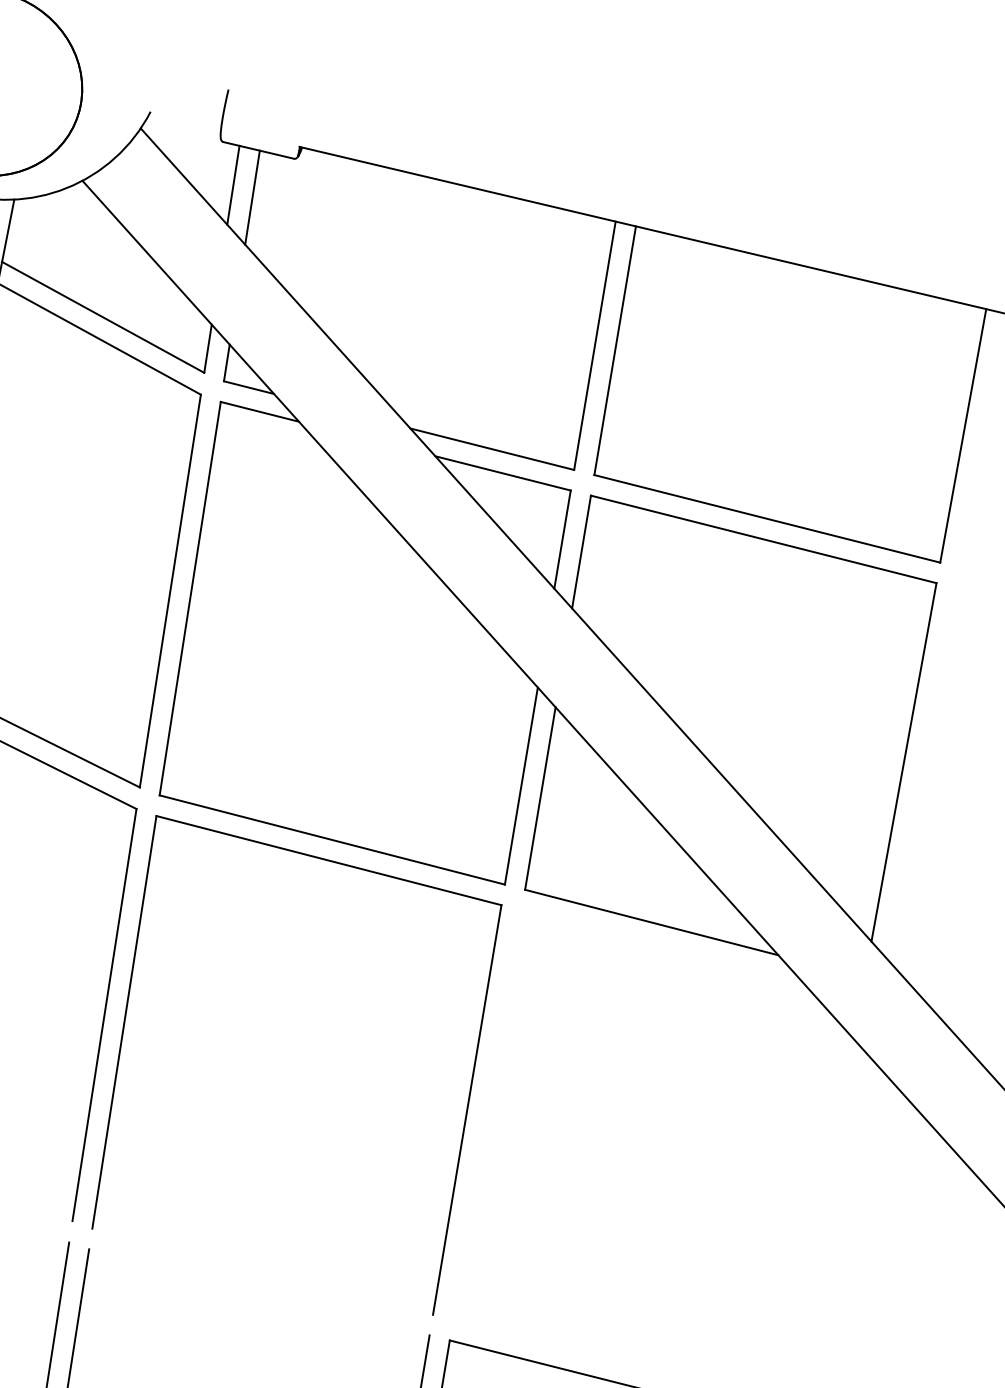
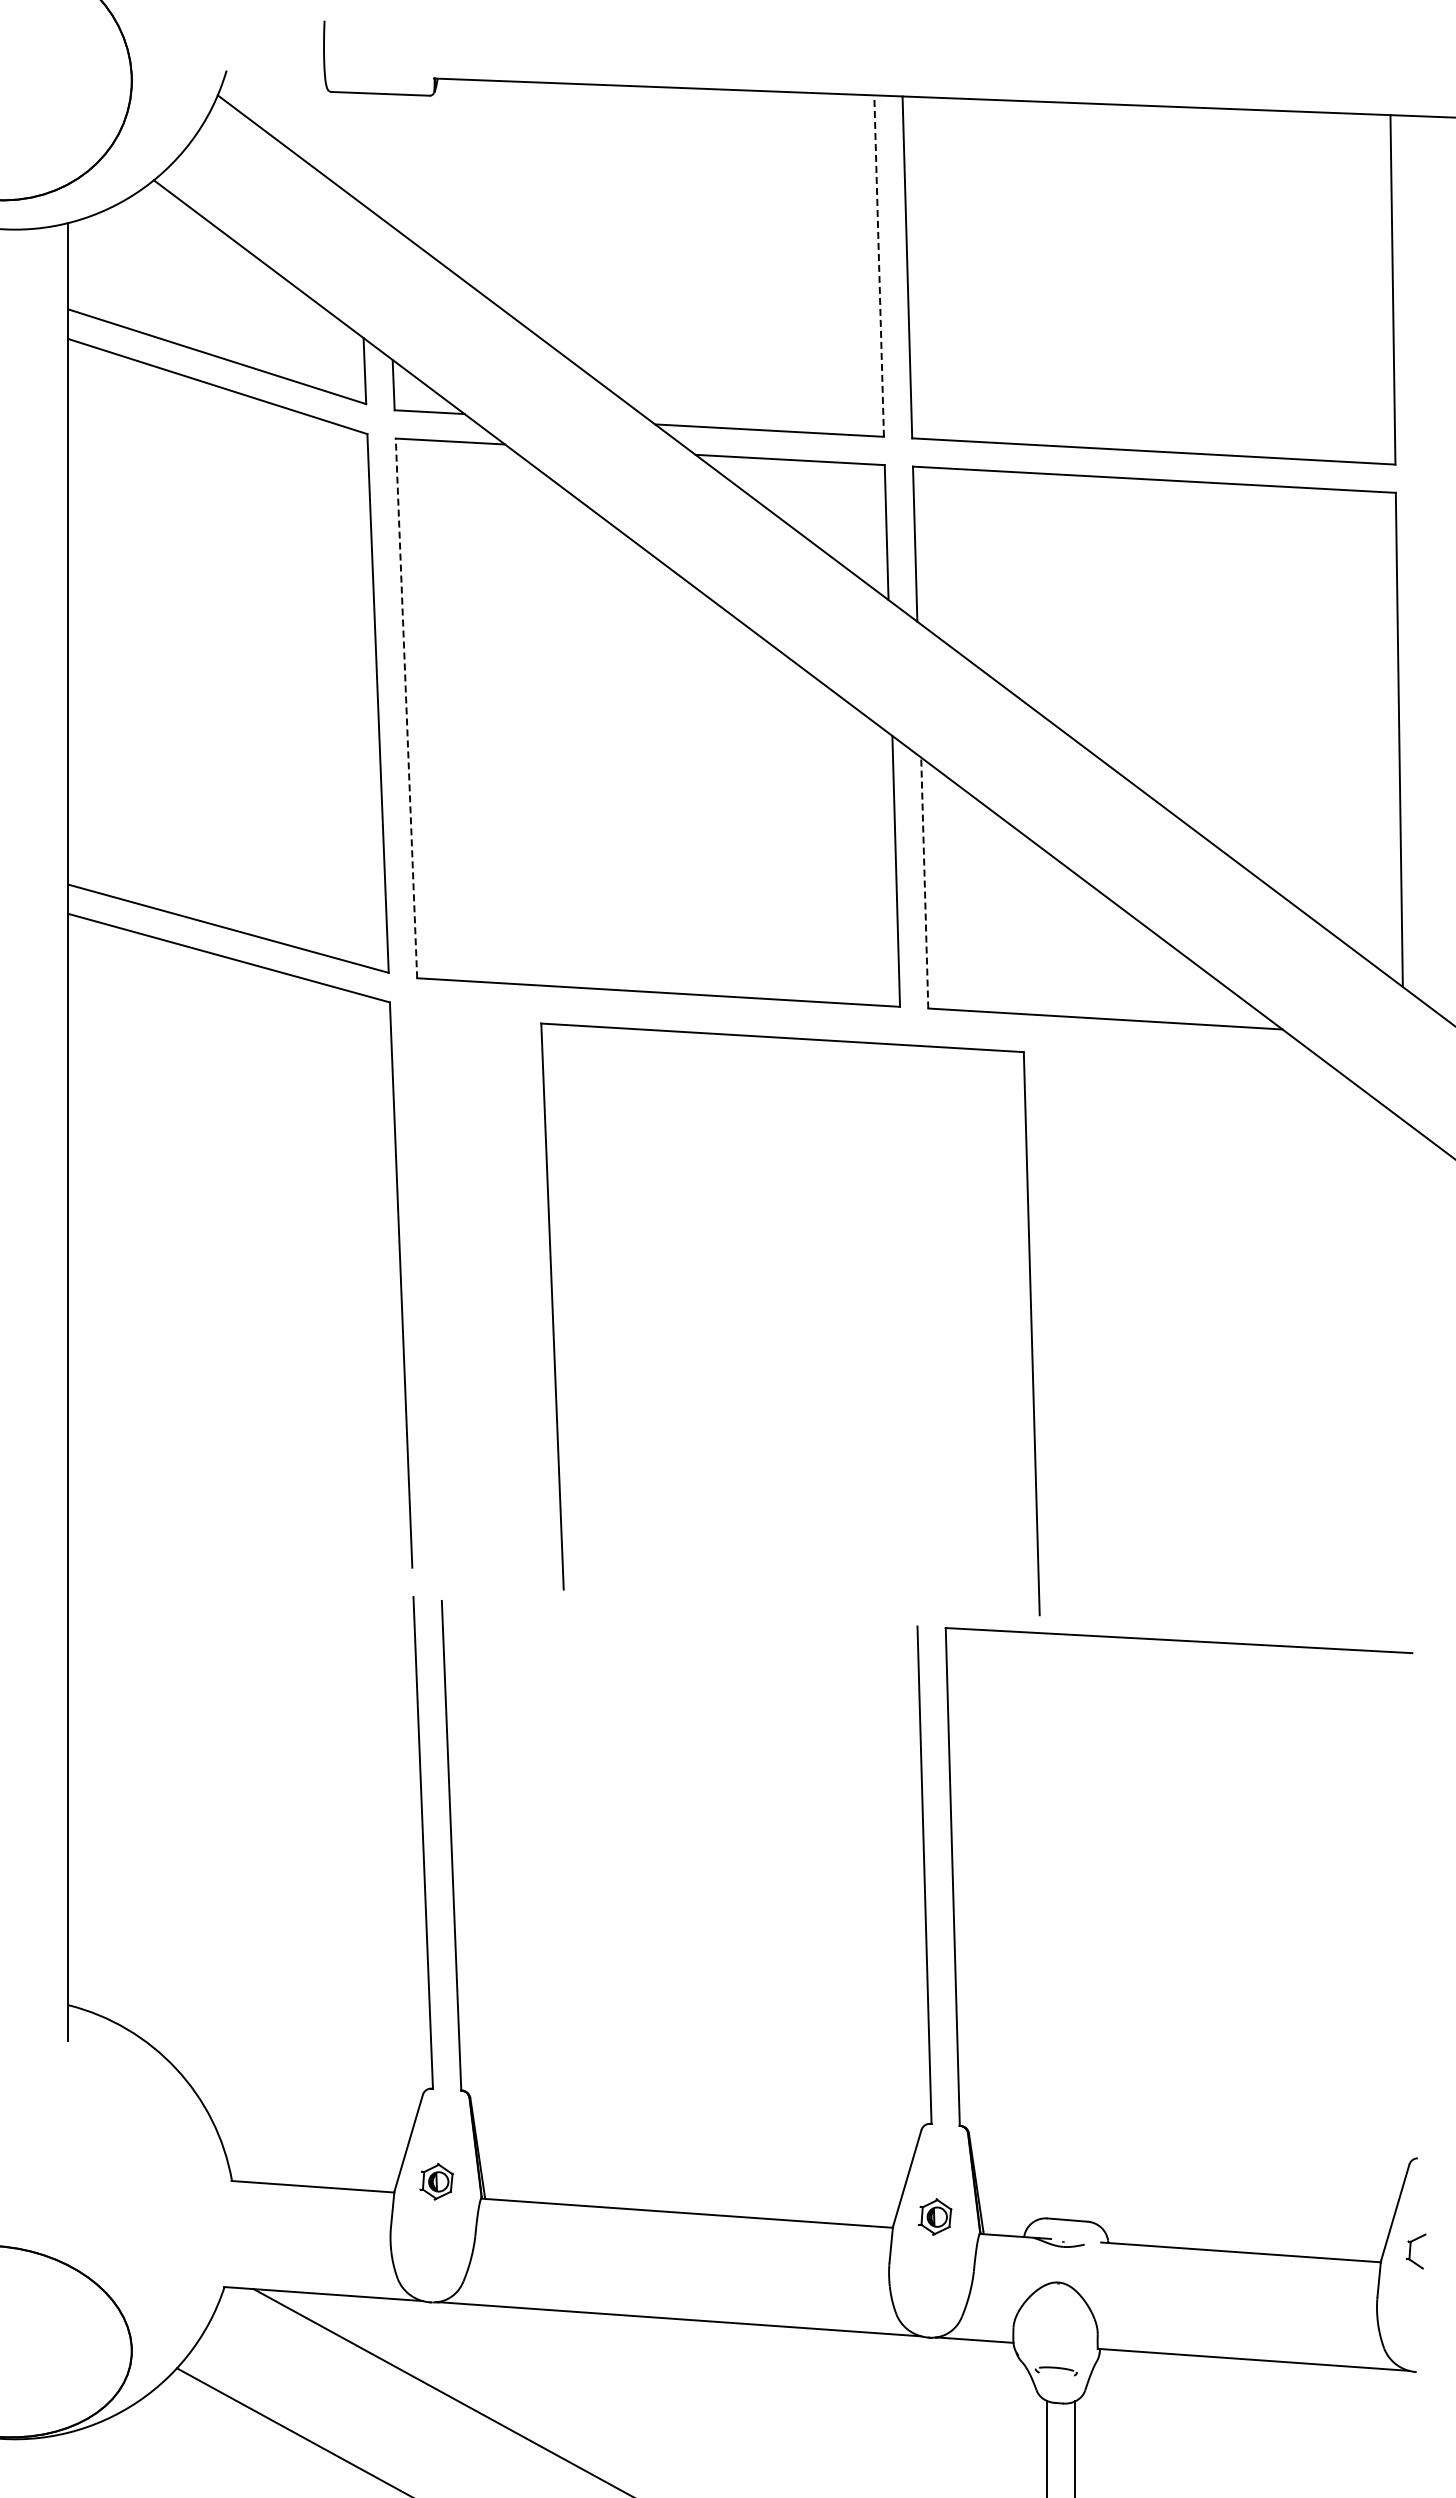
line: (233, 184) -> (355, 146), removed
line: (252, 197) -> (384, 157), removed
line: (595, 346) -> (879, 266), solid -> dashed
line: (190, 598) -> (406, 707), solid -> dashed
line: (540, 798) -> (924, 882), solid -> dashed
part: (123, 1034) -> (554, 1322), moved

